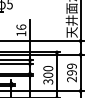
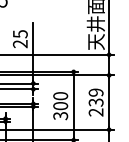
text: (21, 30) -> (20, 39), 16 -> 25
text: (71, 72) -> (95, 101), 299 -> 239

